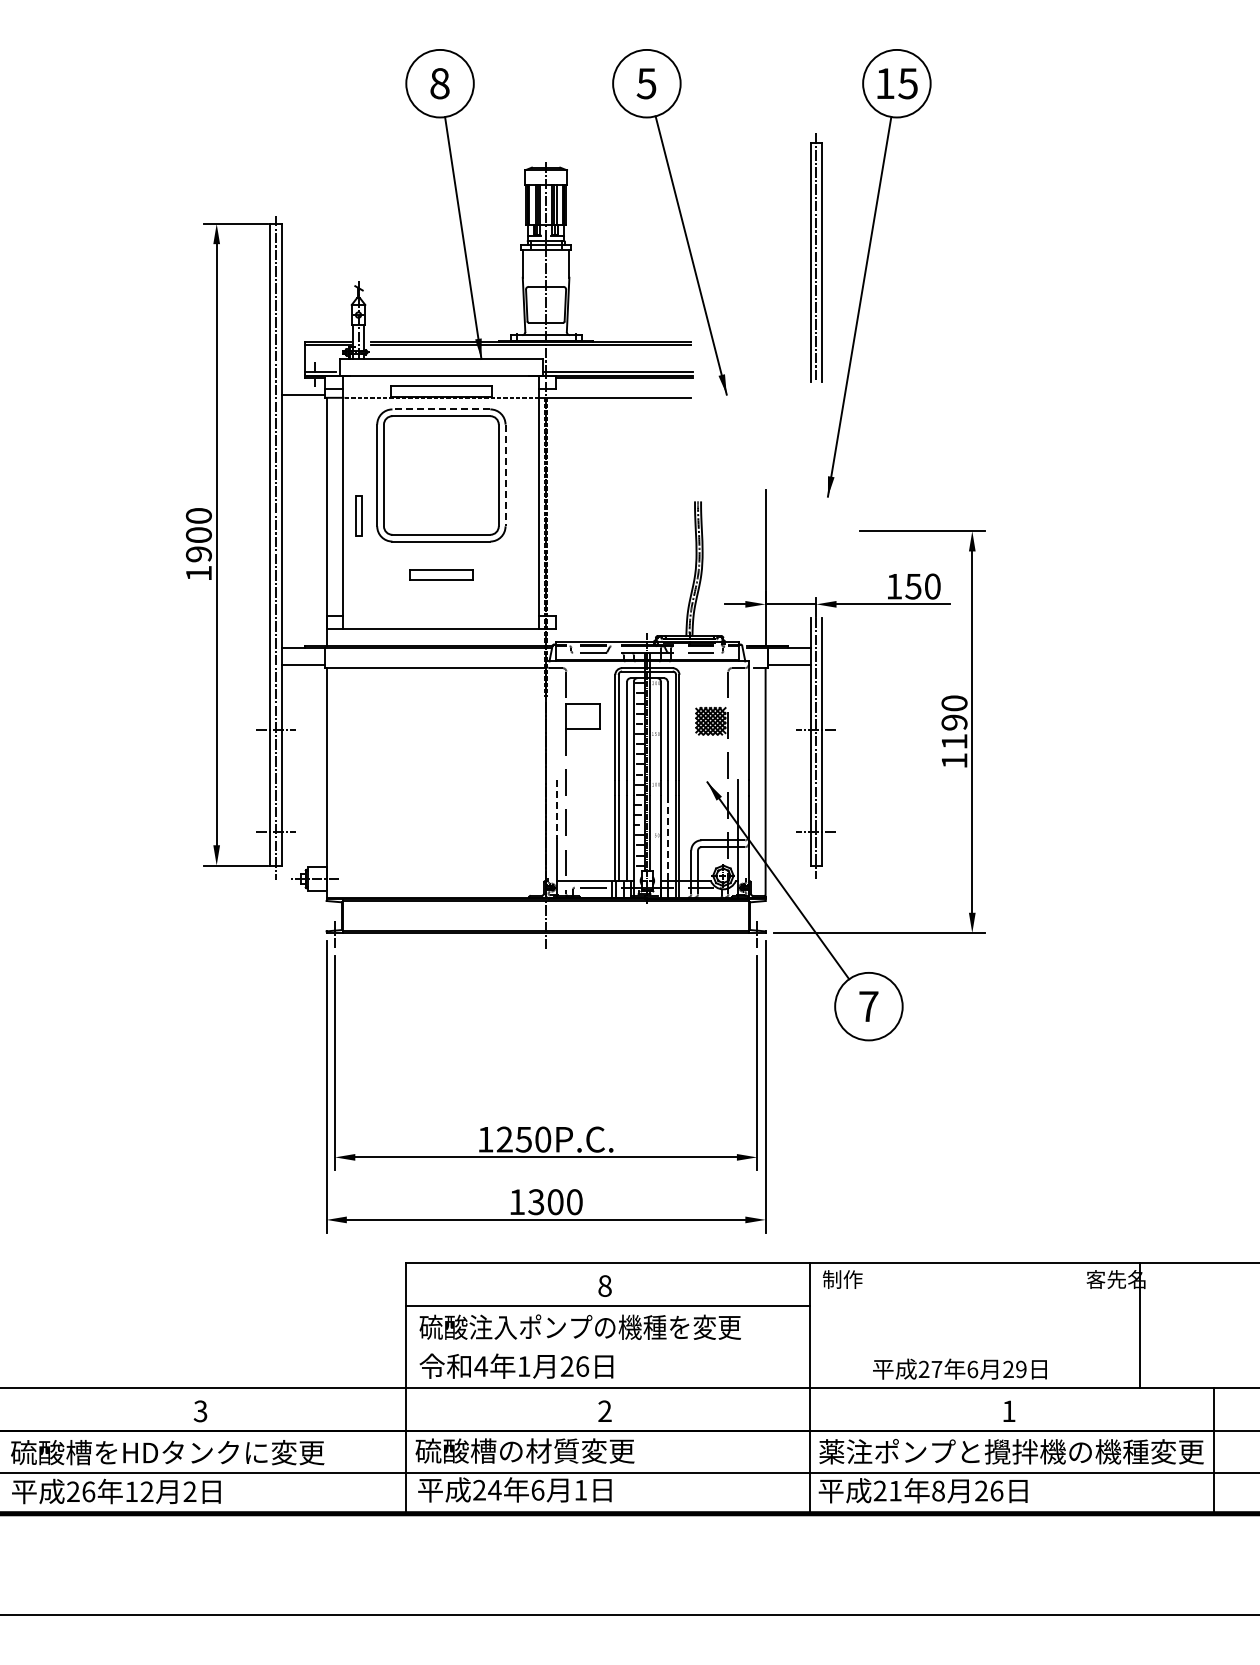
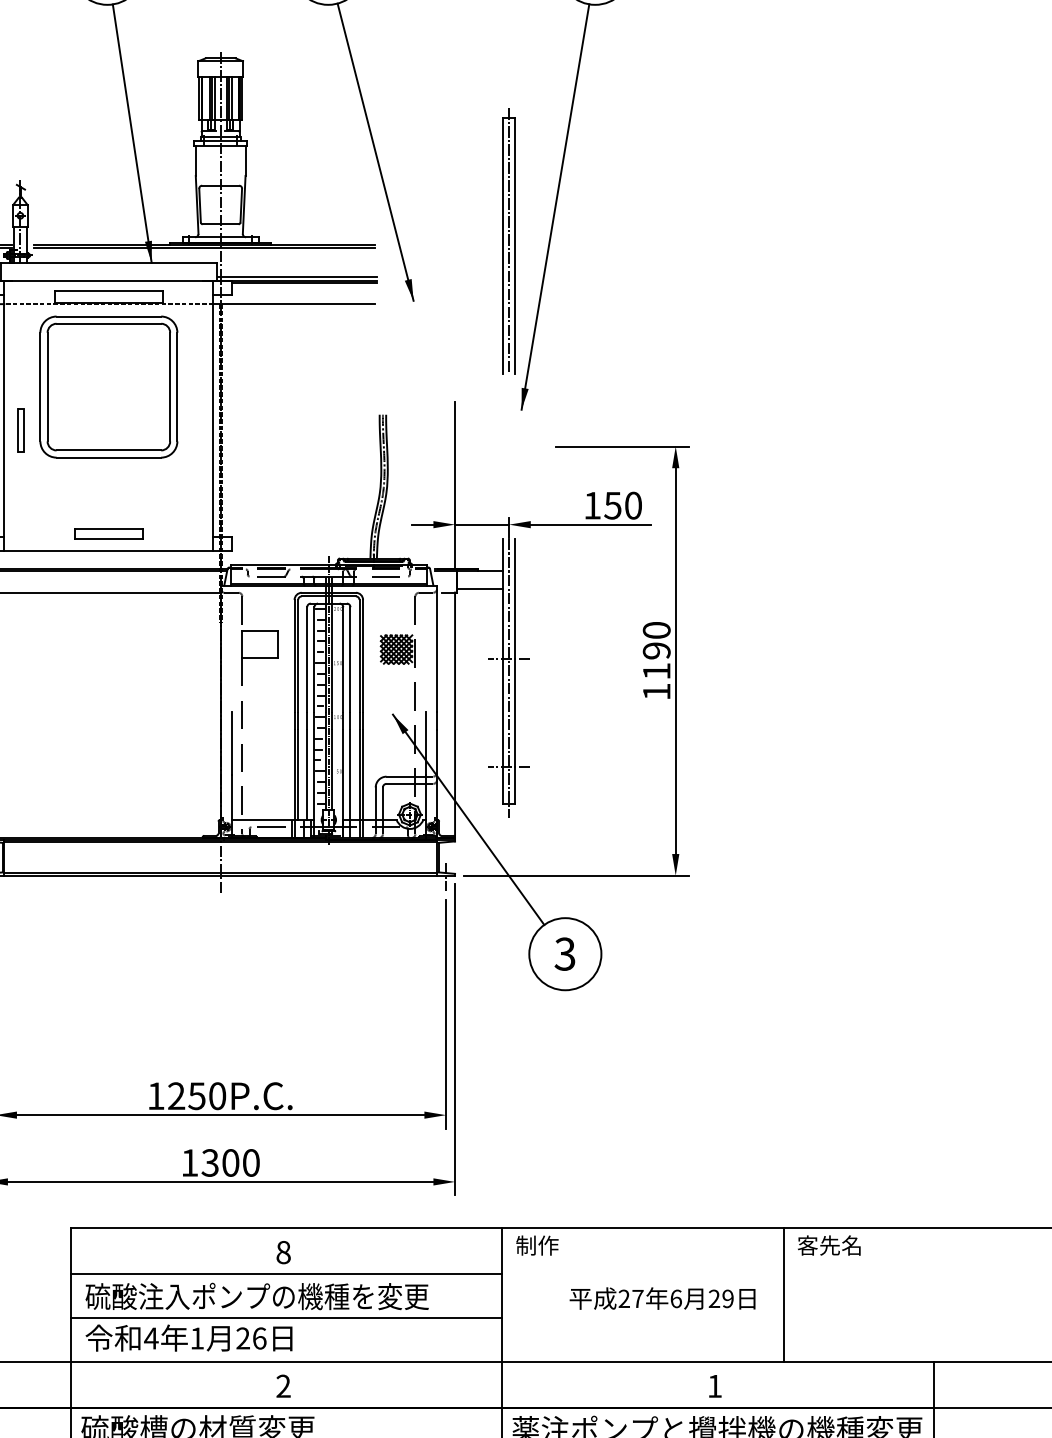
part: (816, 257) -> (509, 240), moved
line: (441, 409) -> (109, 316), dashed -> solid
line: (505, 475) -> (177, 387), dashed -> solid
part: (441, 574) -> (109, 533), moved
line: (556, 809) -> (231, 743), dashed -> solid
line: (667, 839) -> (350, 775), dashed -> solid
text: (868, 1006) -> (564, 954), 7 -> 3
line: (1139, 1325) -> (783, 1294), moved
line: (607, 1347) -> (286, 1318), added
text: (959, 1368) -> (662, 1297), moved

